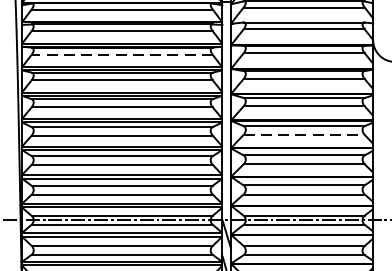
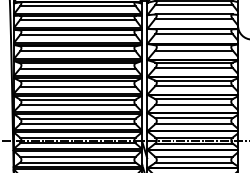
line: (121, 55) -> (77, 35), dashed -> solid
line: (304, 135) -> (194, 86), dashed -> solid

